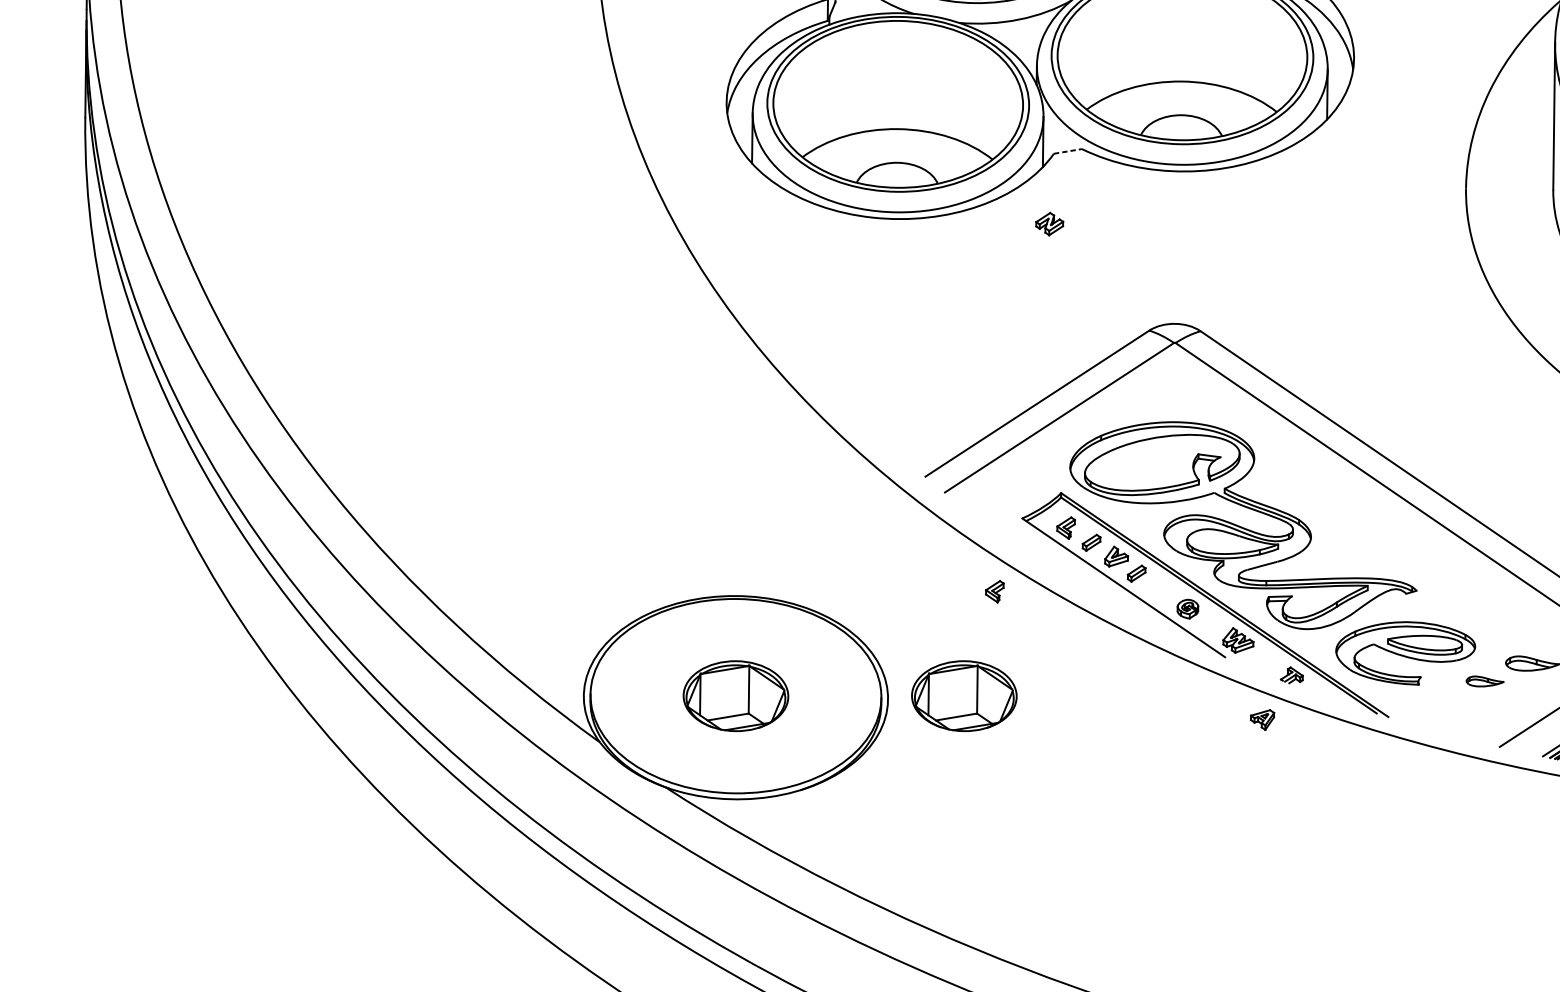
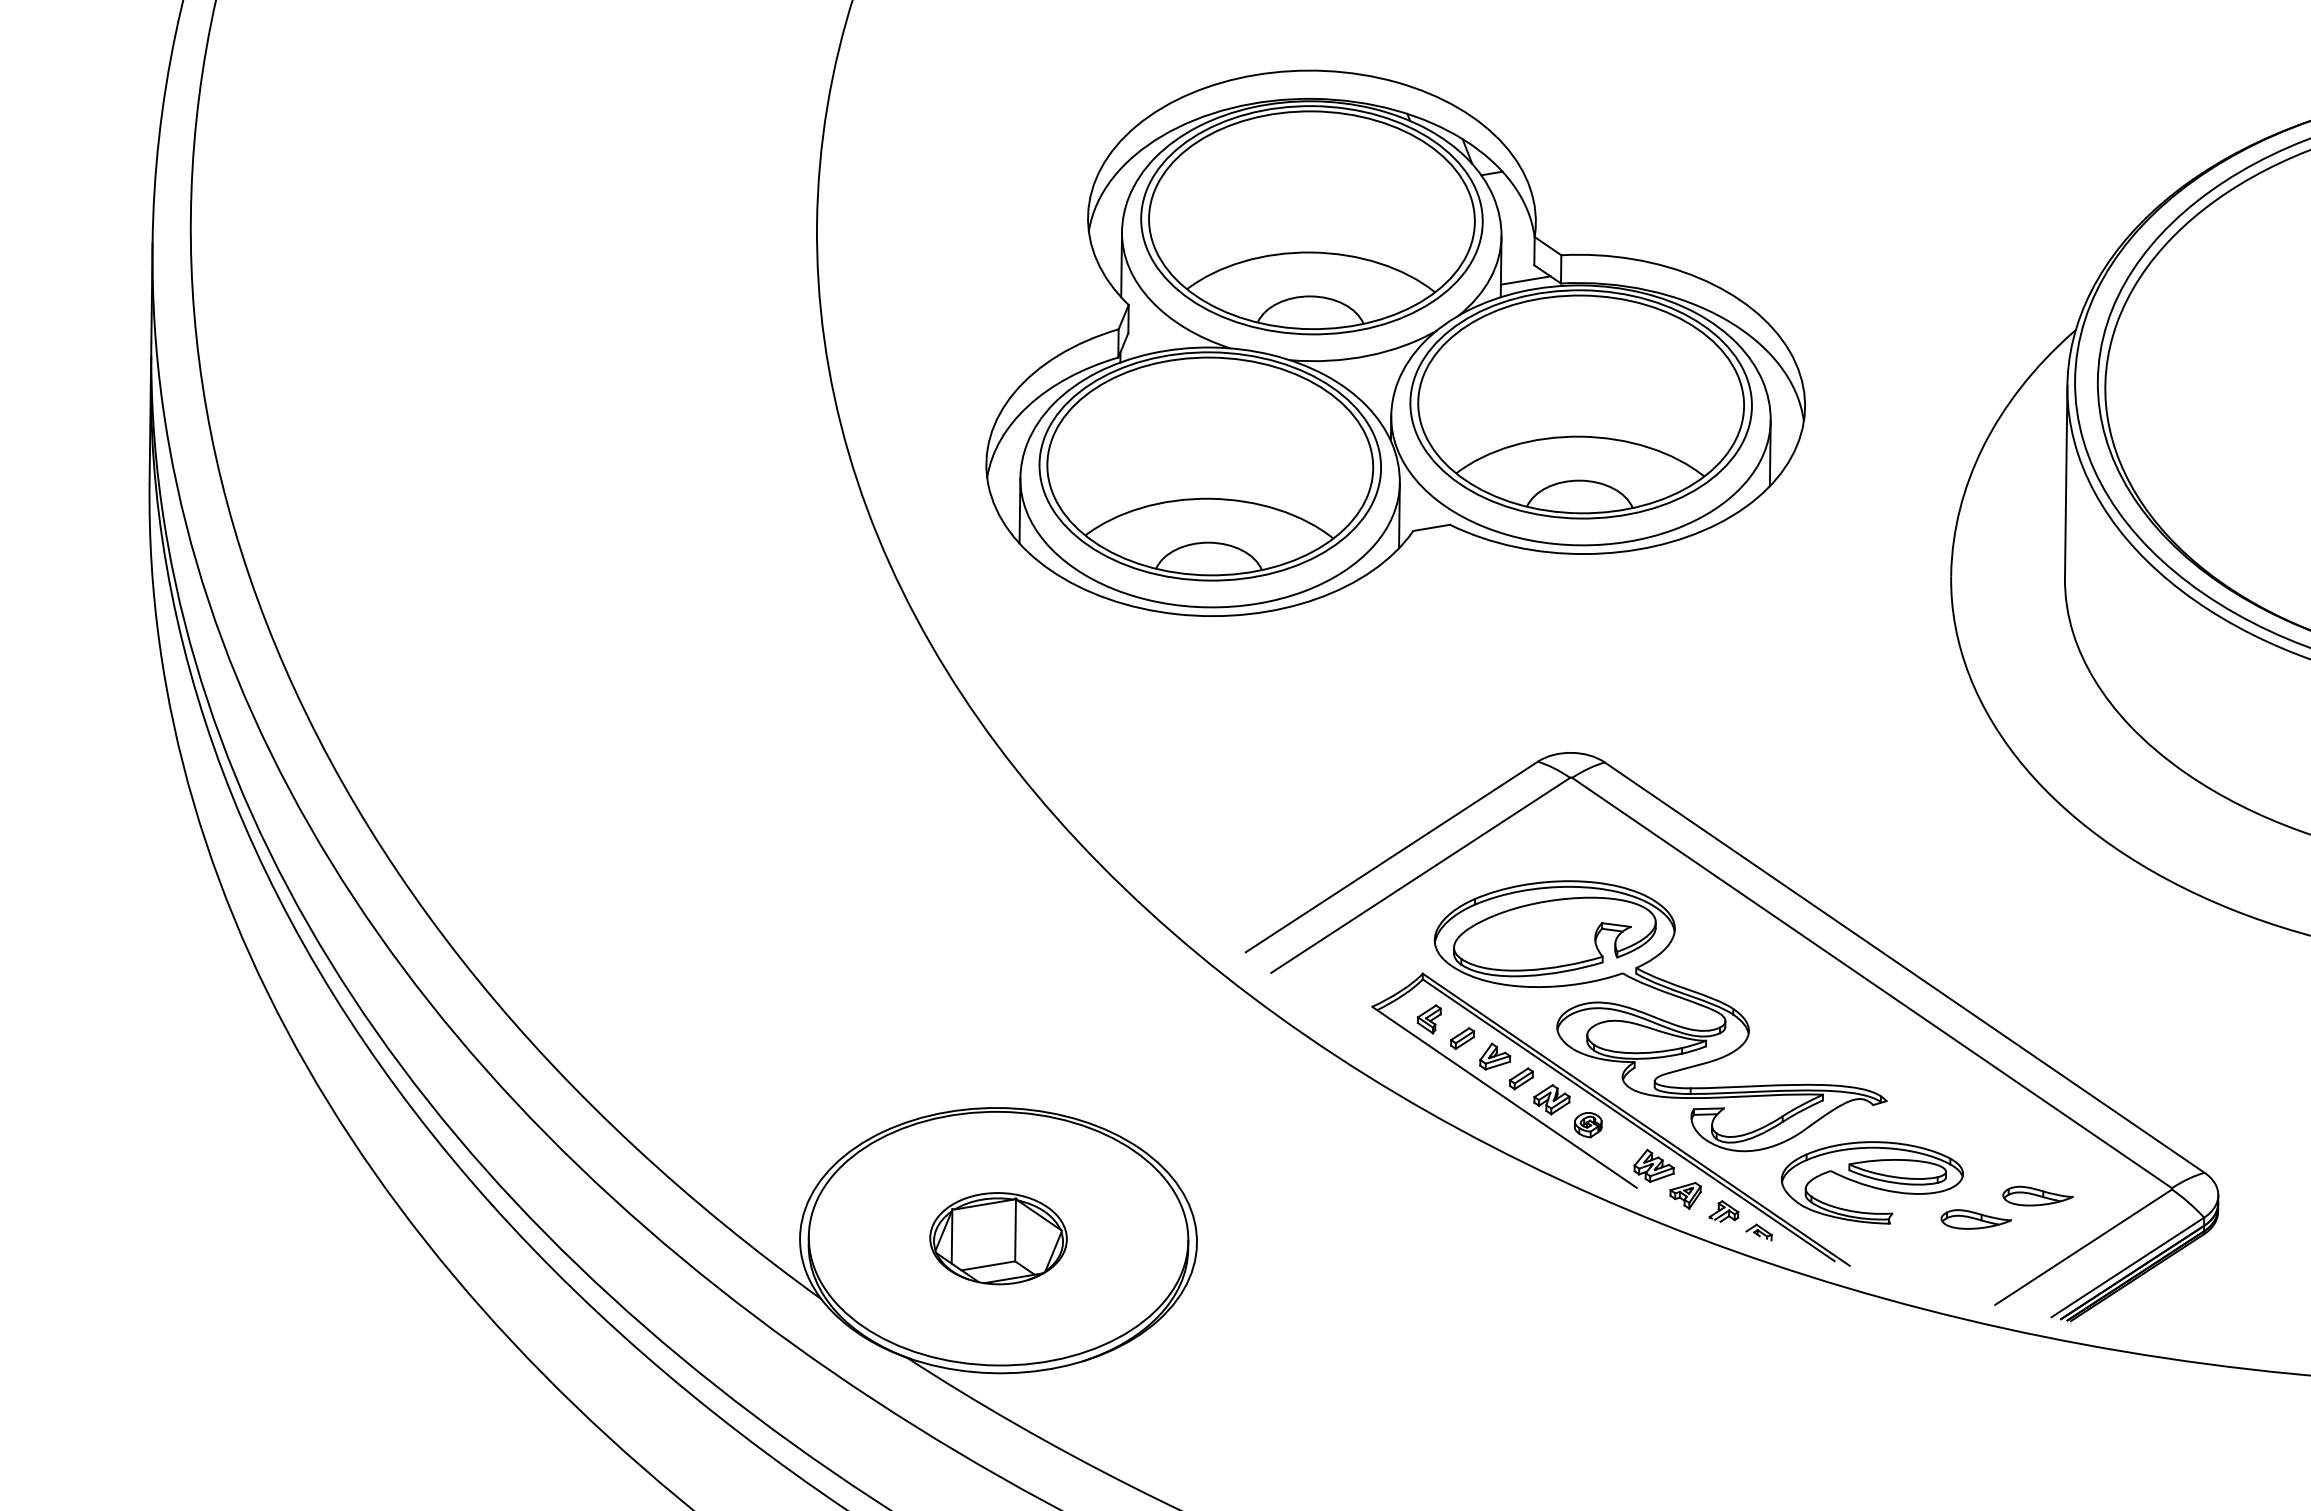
line: (1067, 151) -> (1431, 527), dashed -> solid
part: (1049, 223) -> (1551, 1099), moved
part: (994, 591) -> (1335, 1102), removed
part: (1484, 681) -> (1975, 1219), size x1.43
part: (1318, 691) -> (1758, 1232), added
part: (964, 696) -> (1296, 1238), removed
part: (1262, 719) -> (1685, 1195), moved

